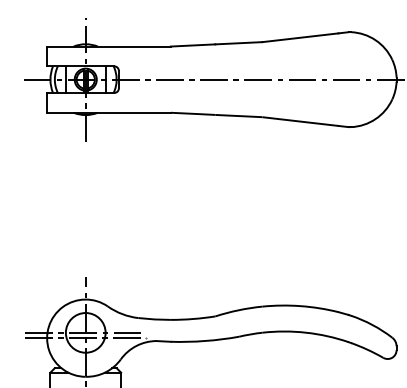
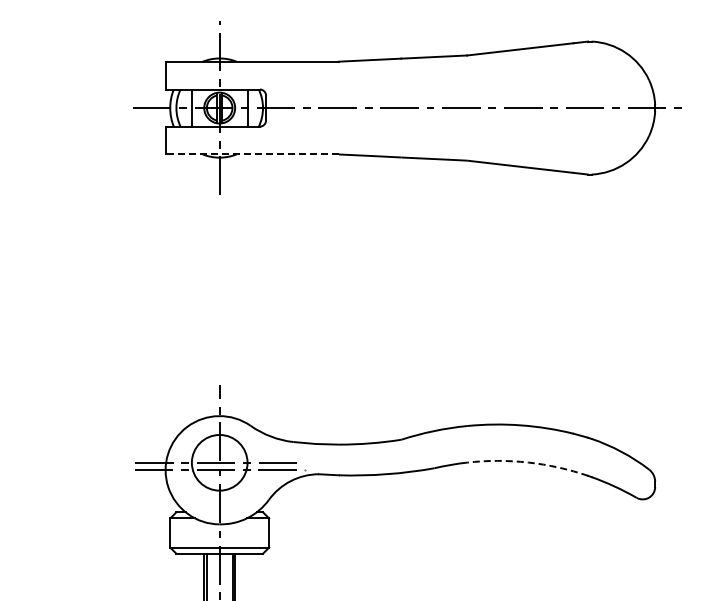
line: (109, 112) -> (252, 154), solid -> dashed
arc: (306, 332) -> (528, 462), solid -> dashed

